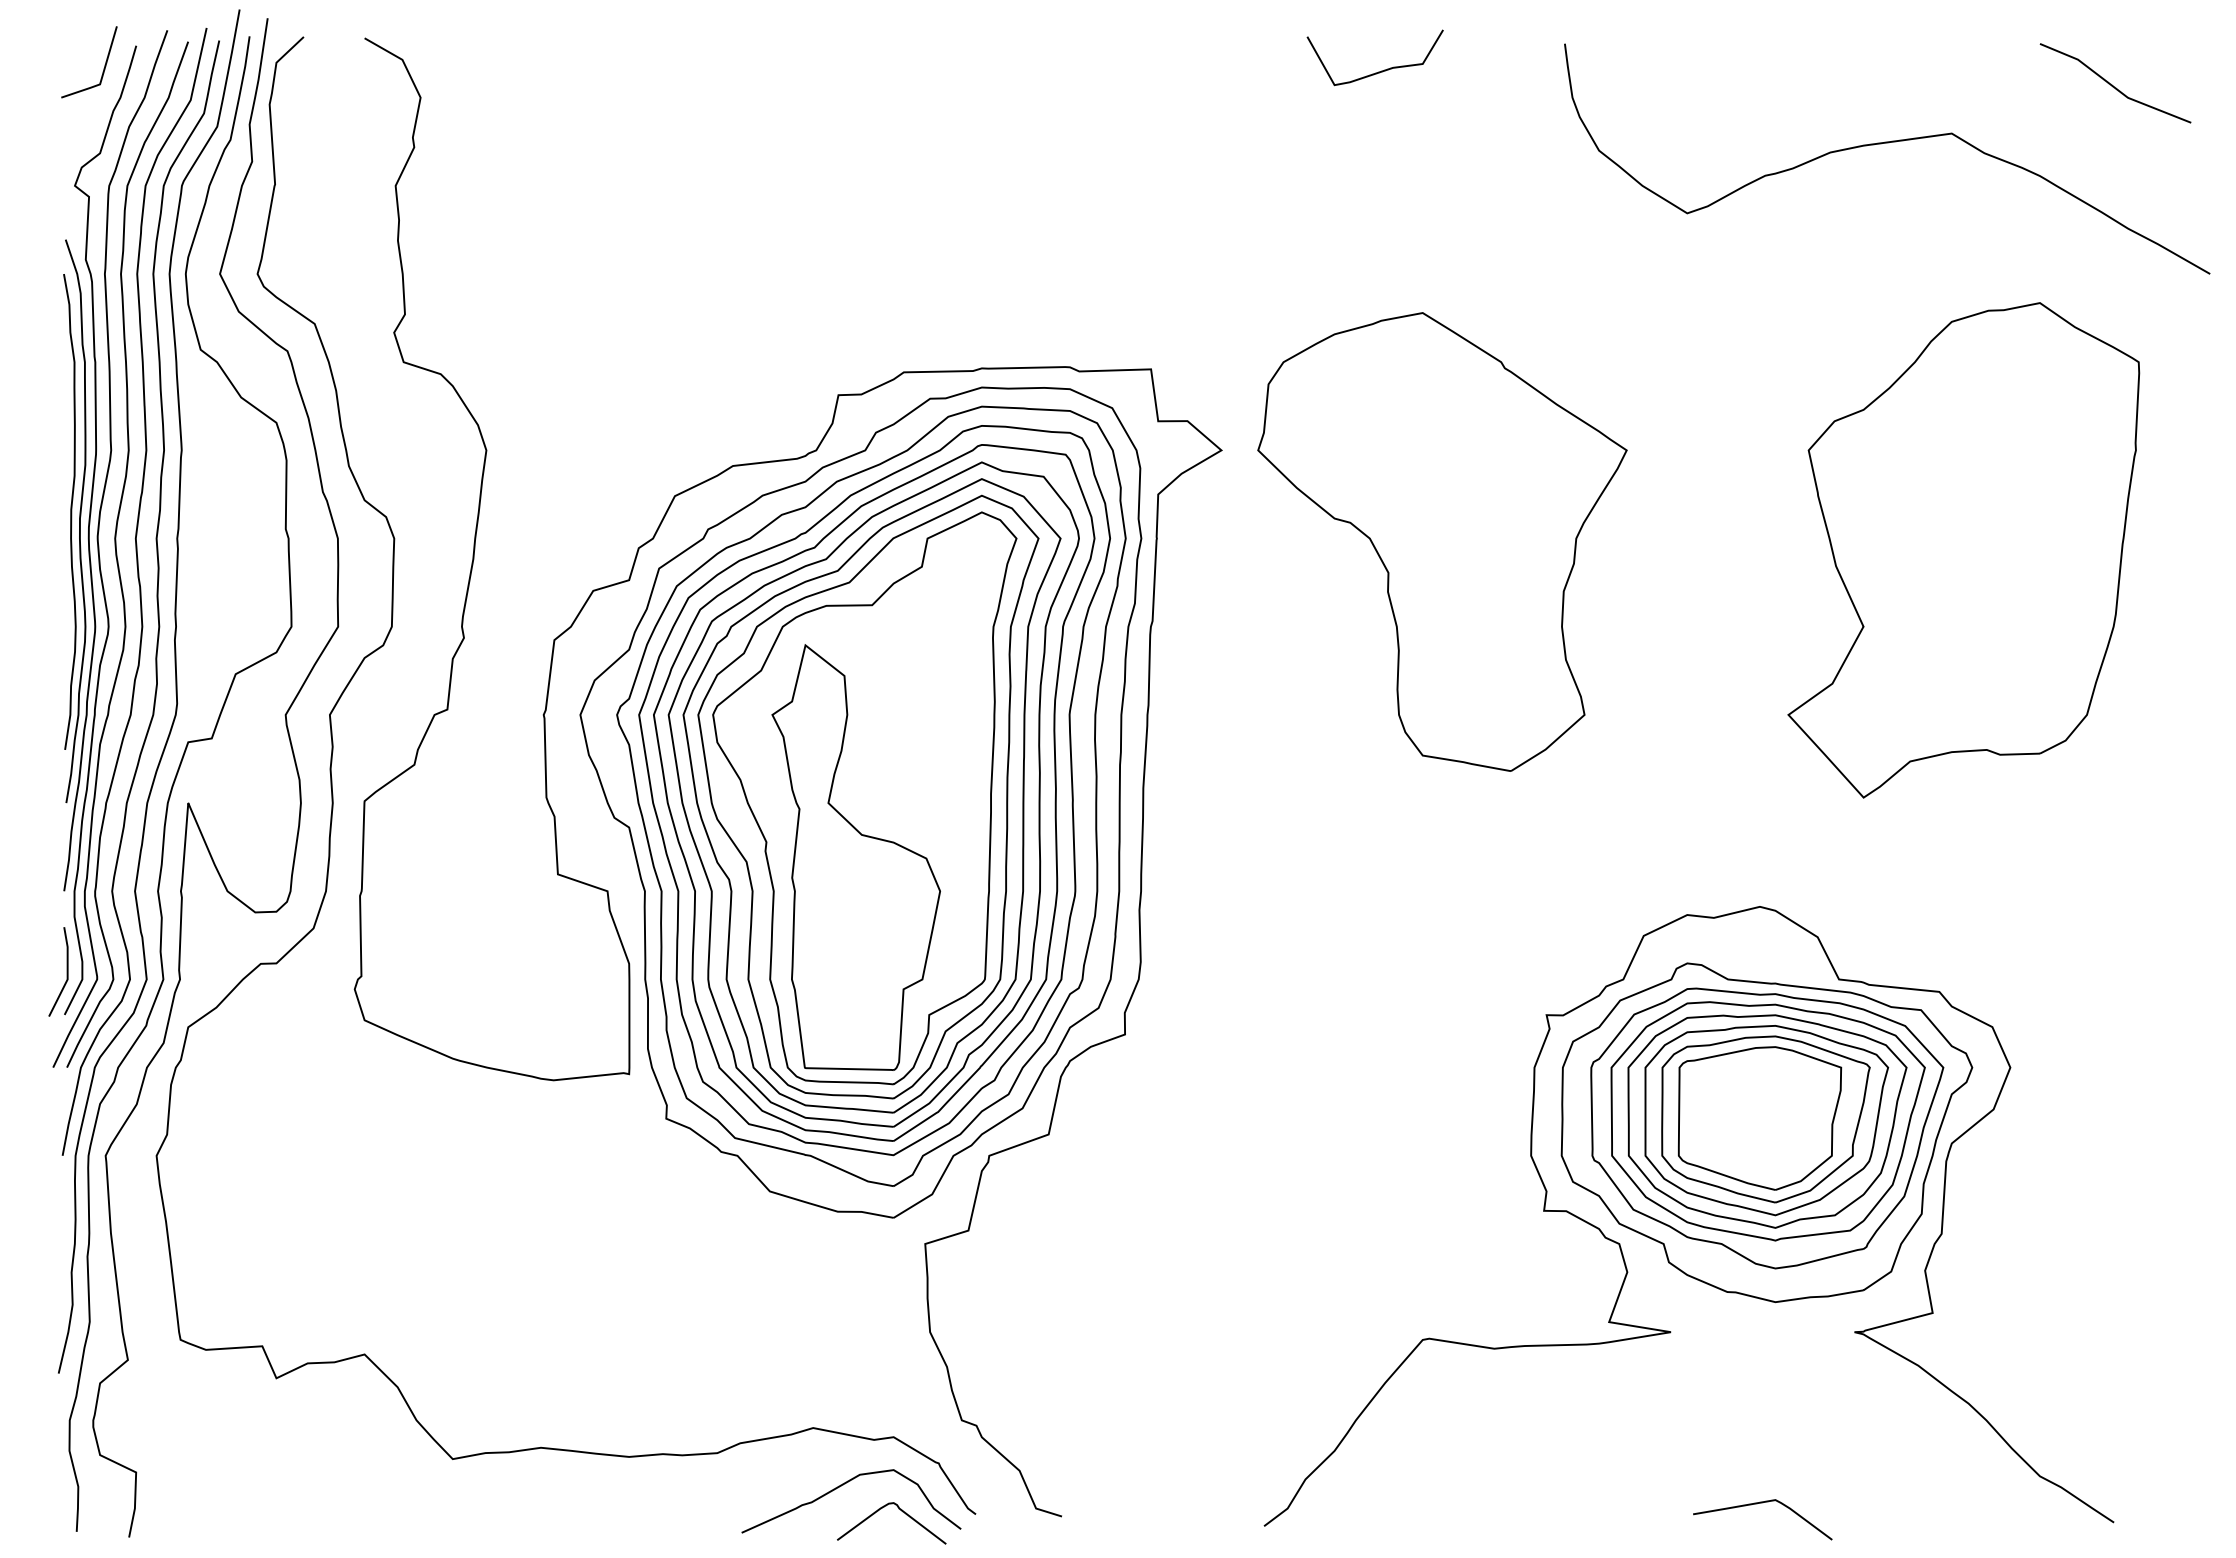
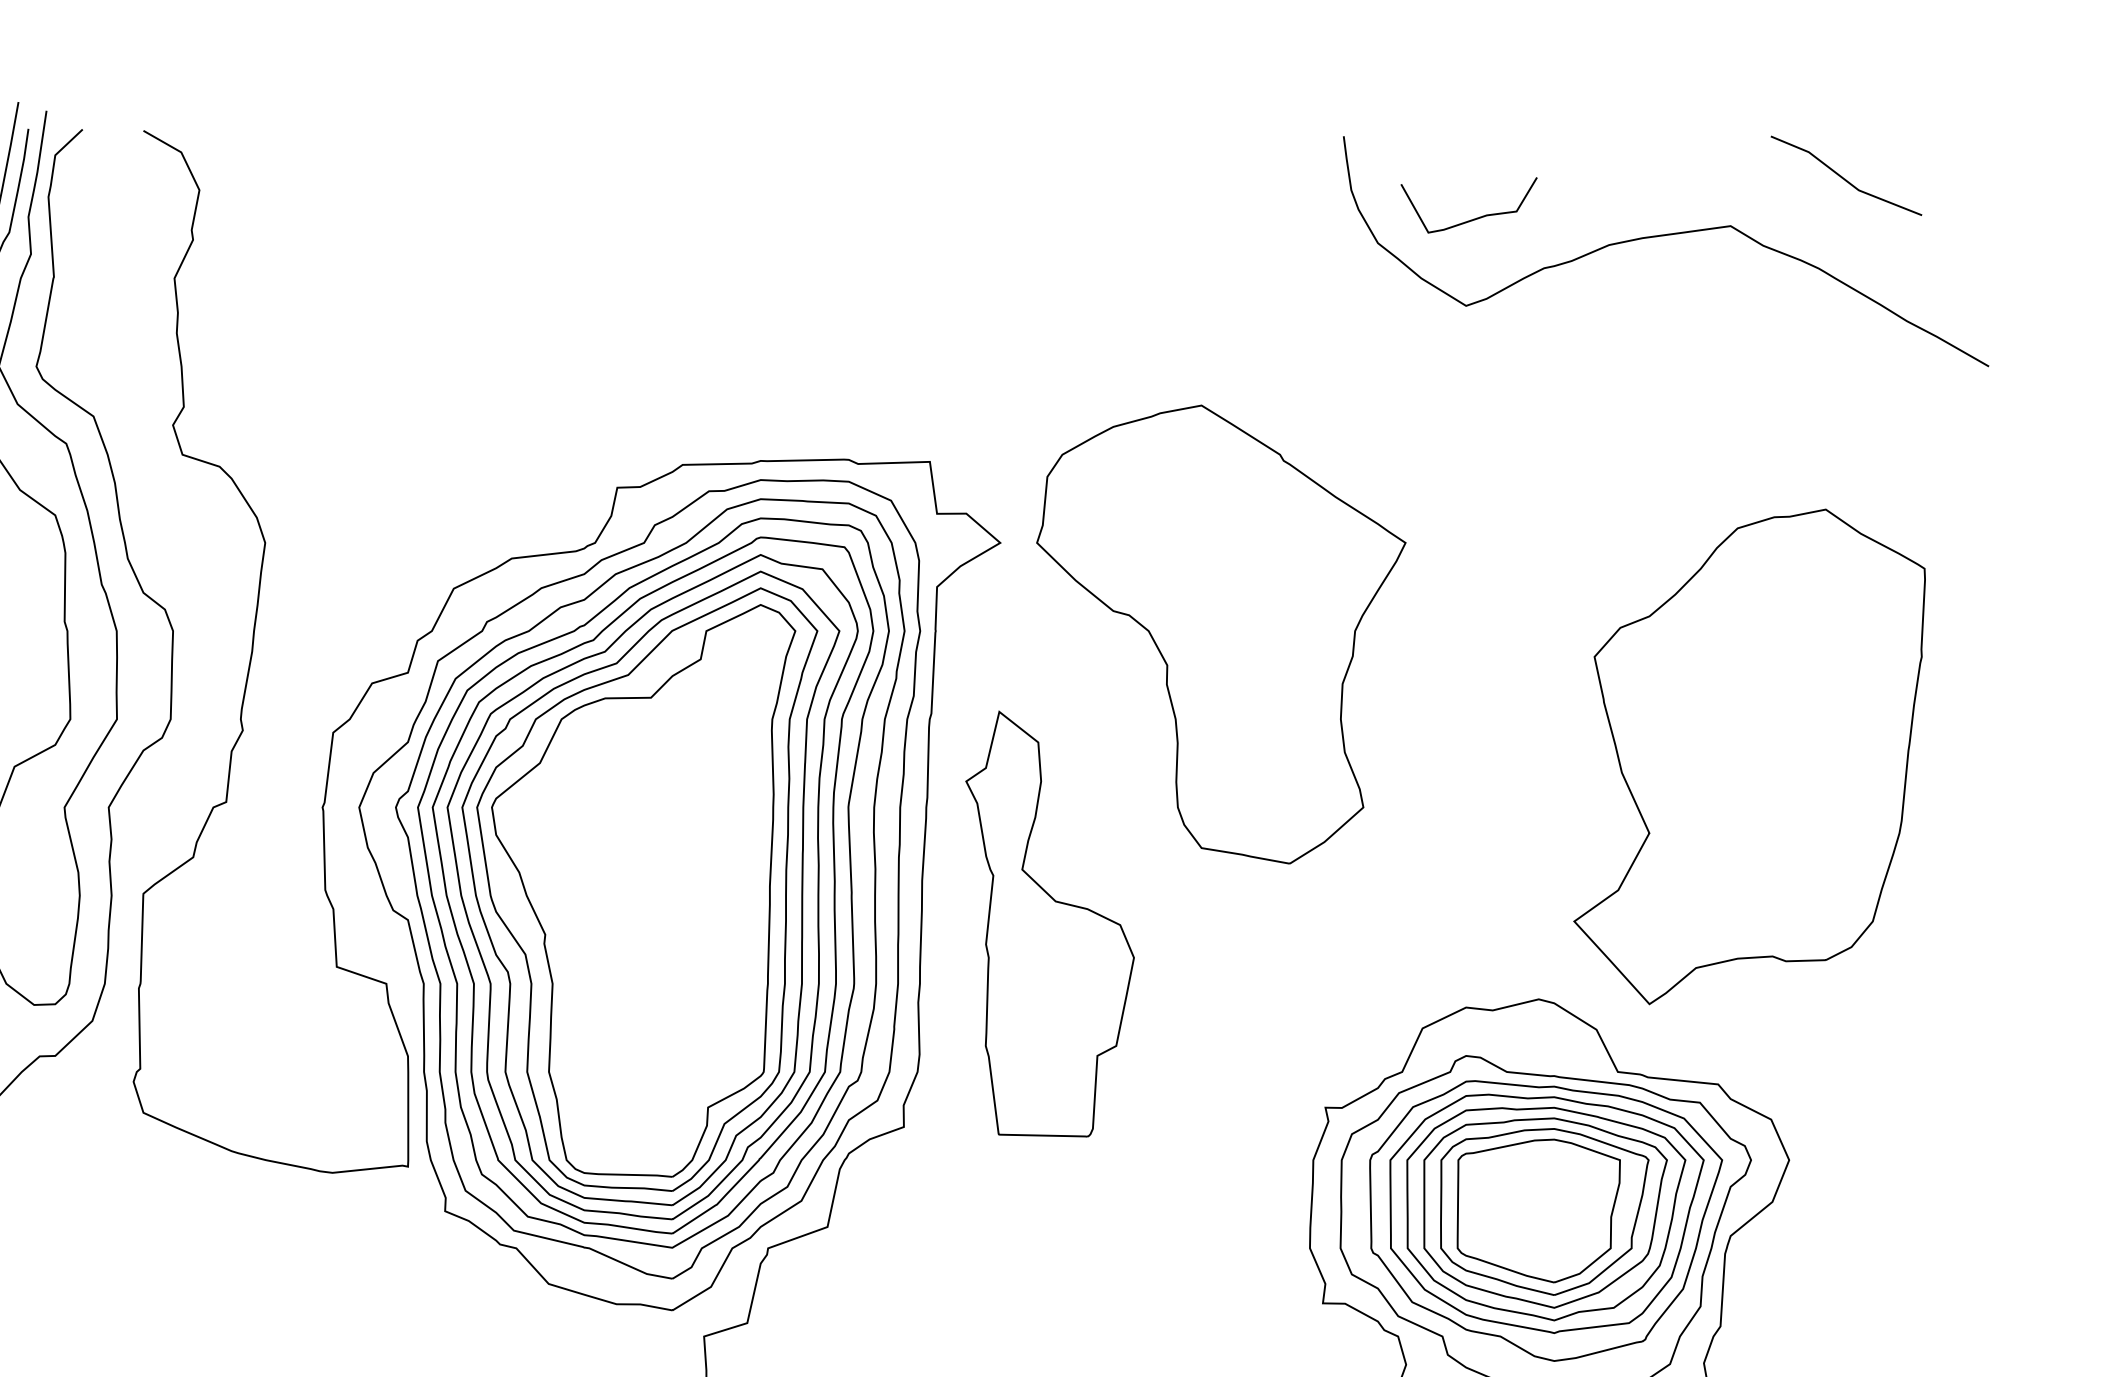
curve: (1378, 71) -> (1472, 219), moved
curve: (2113, 85) -> (1844, 178), moved
part: (1963, 550) -> (1749, 757), moved
part: (855, 857) -> (1049, 924), moved

